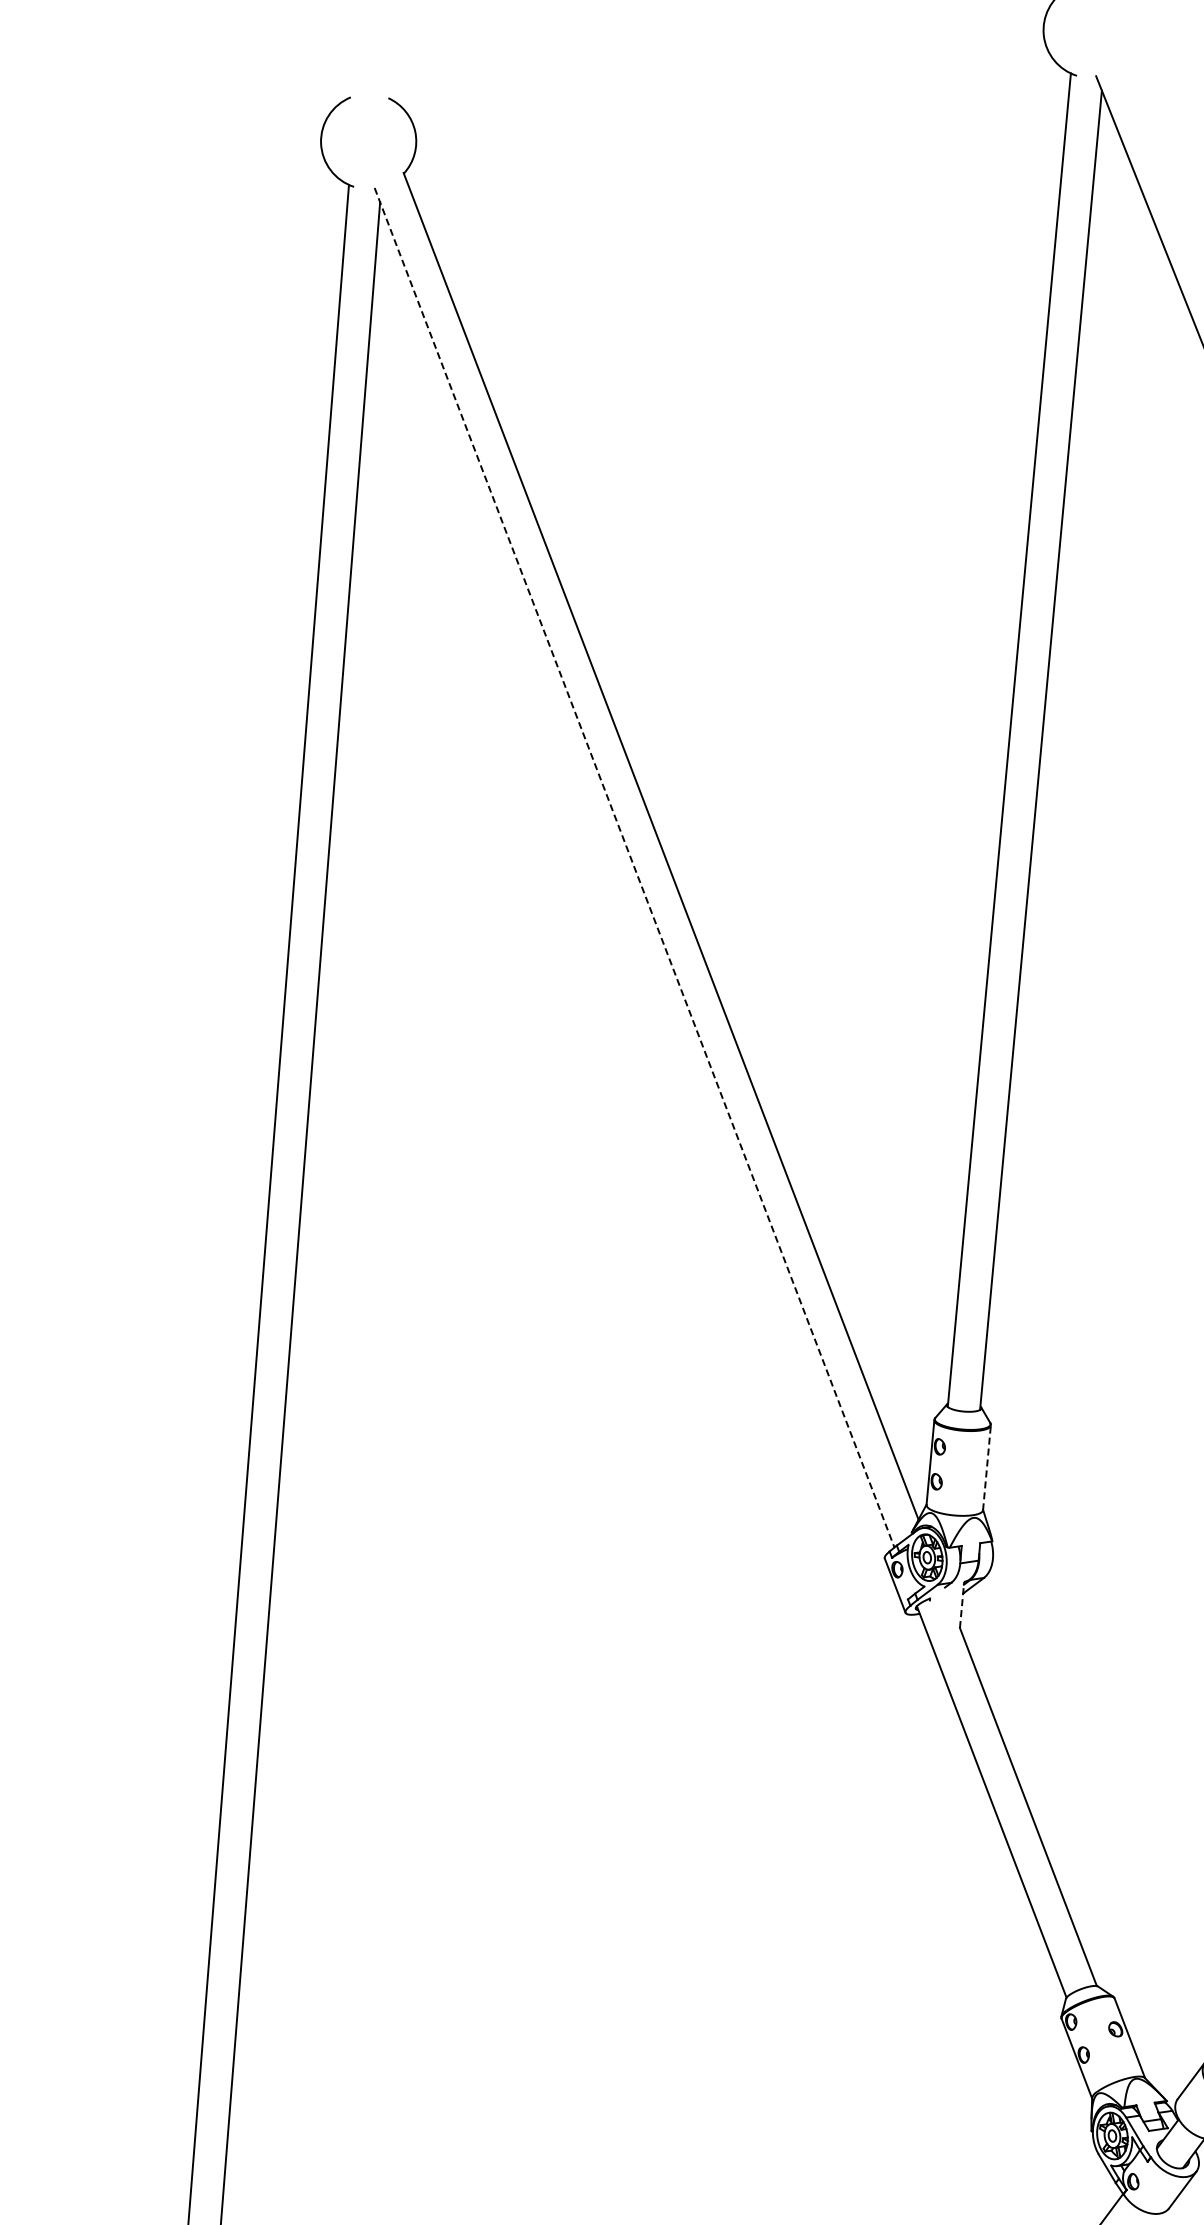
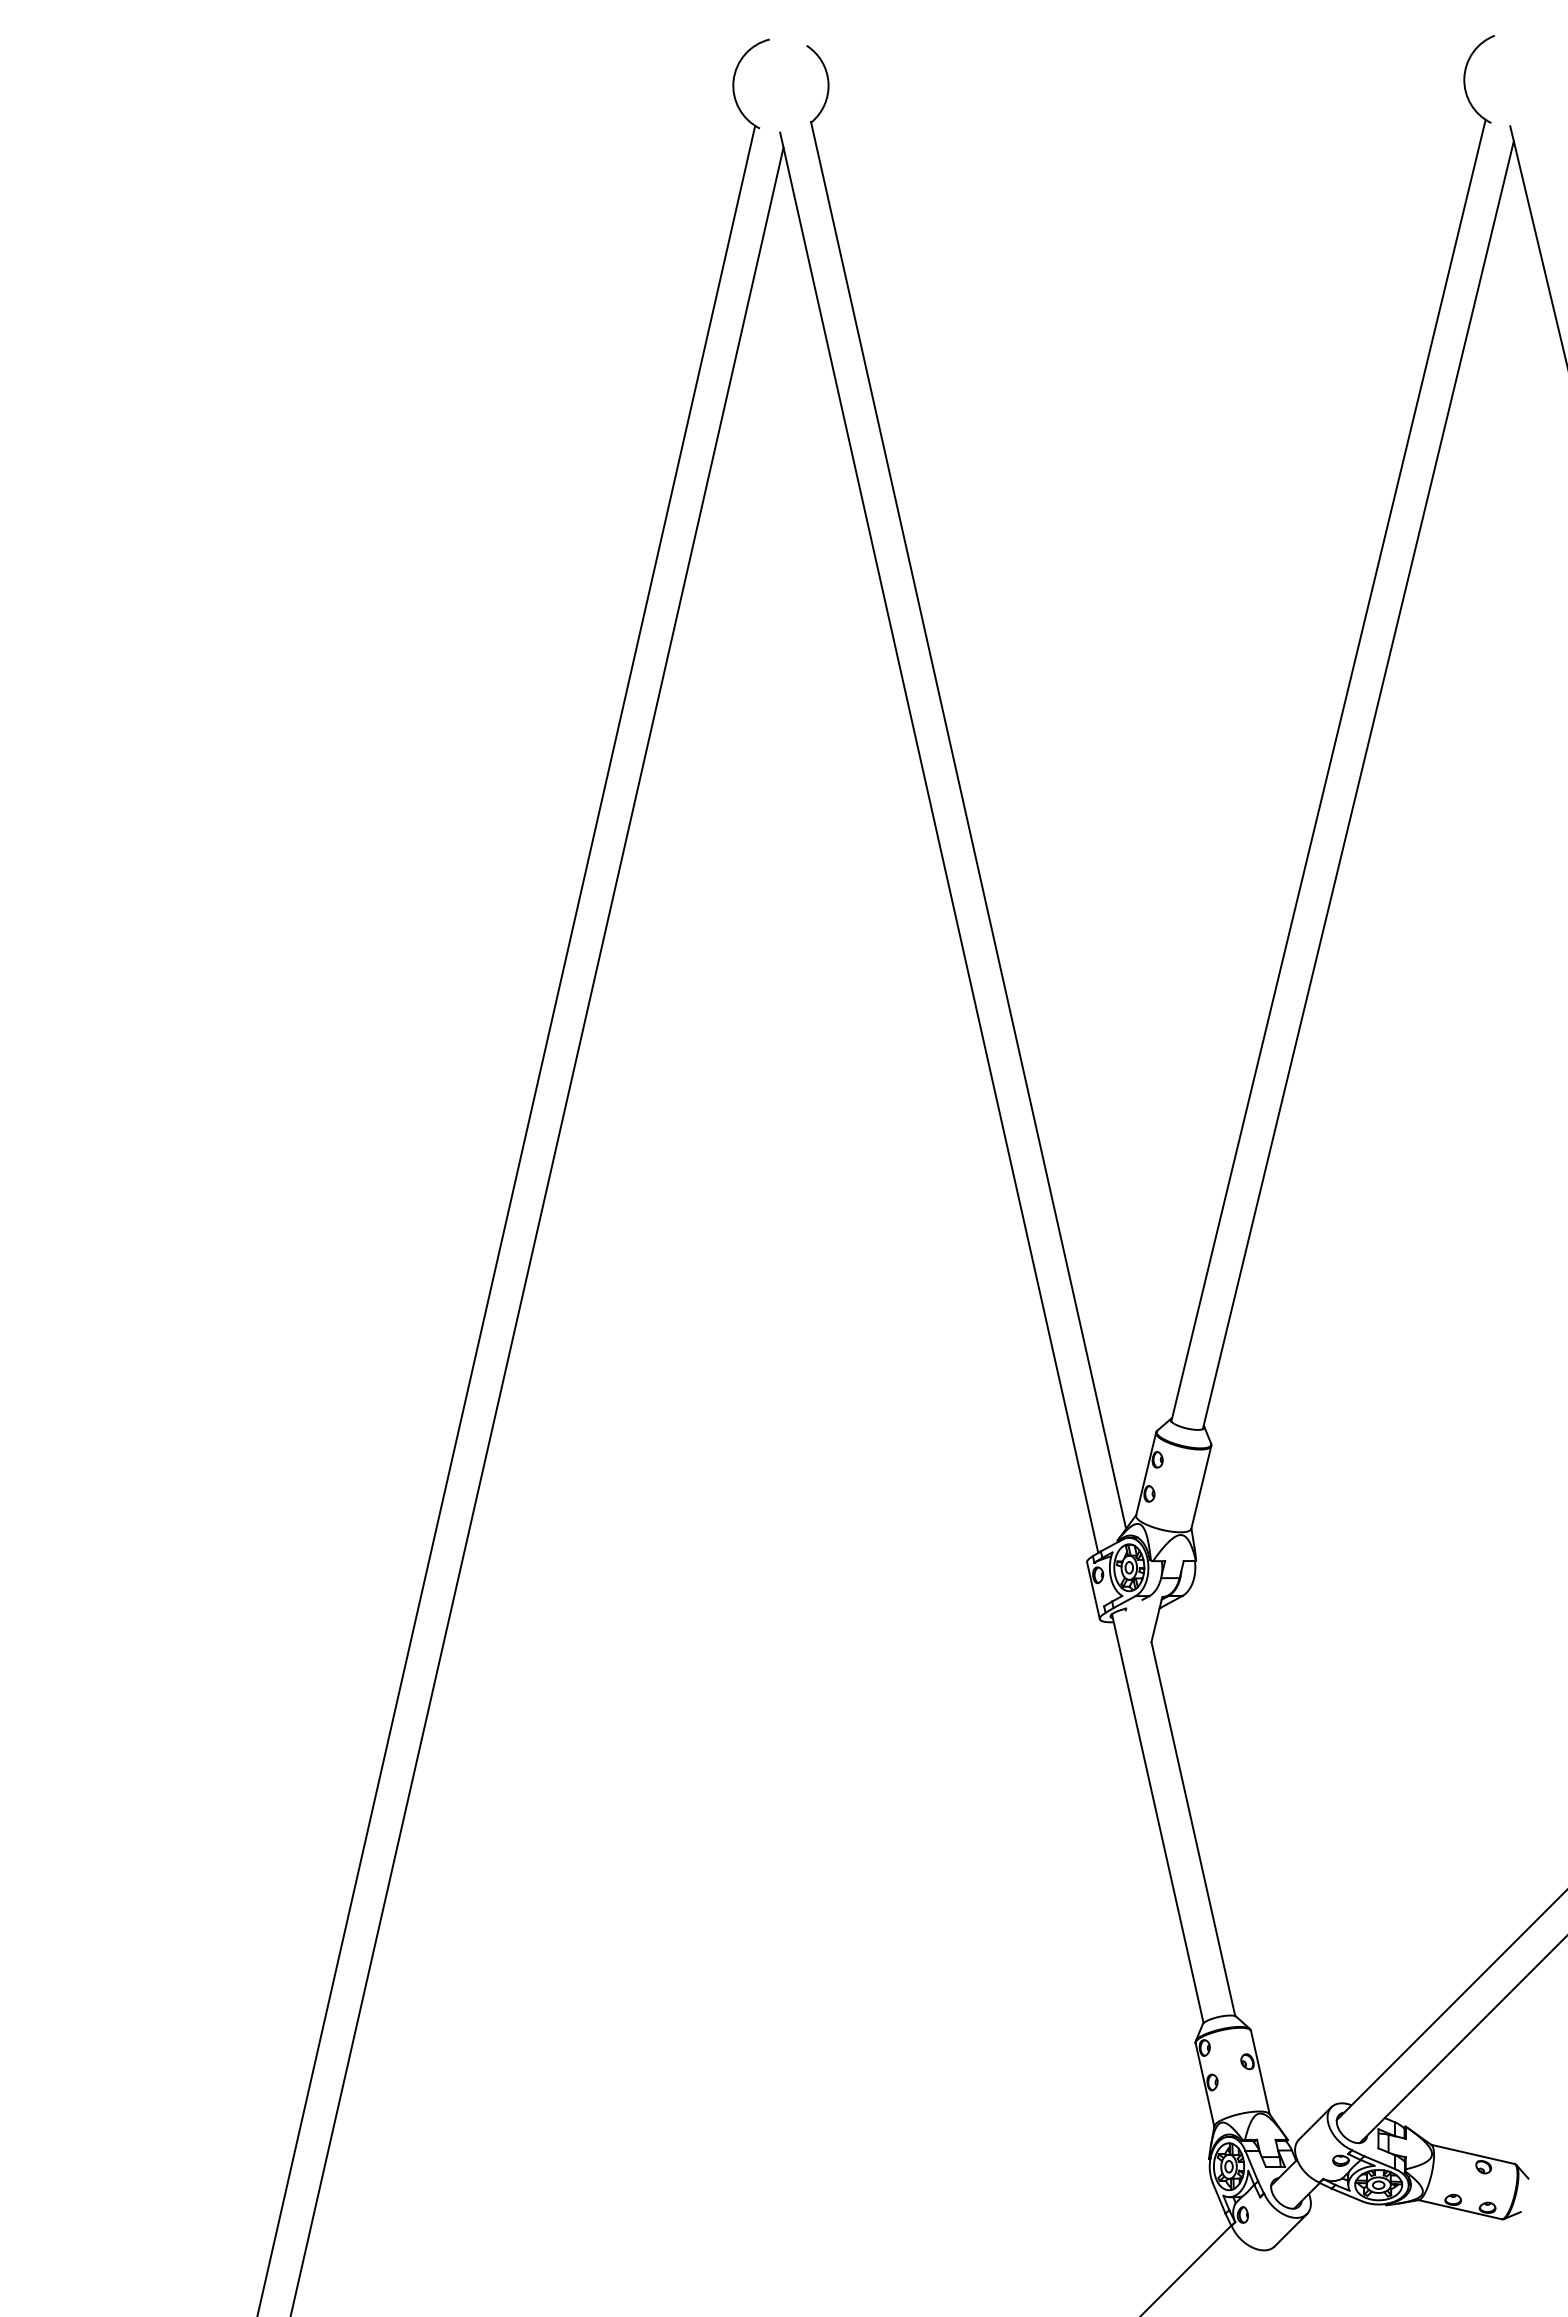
line: (634, 867) -> (939, 842), dashed -> solid
line: (987, 1467) -> (1201, 1487), dashed -> solid
line: (962, 1604) -> (1157, 1619), dashed -> solid

